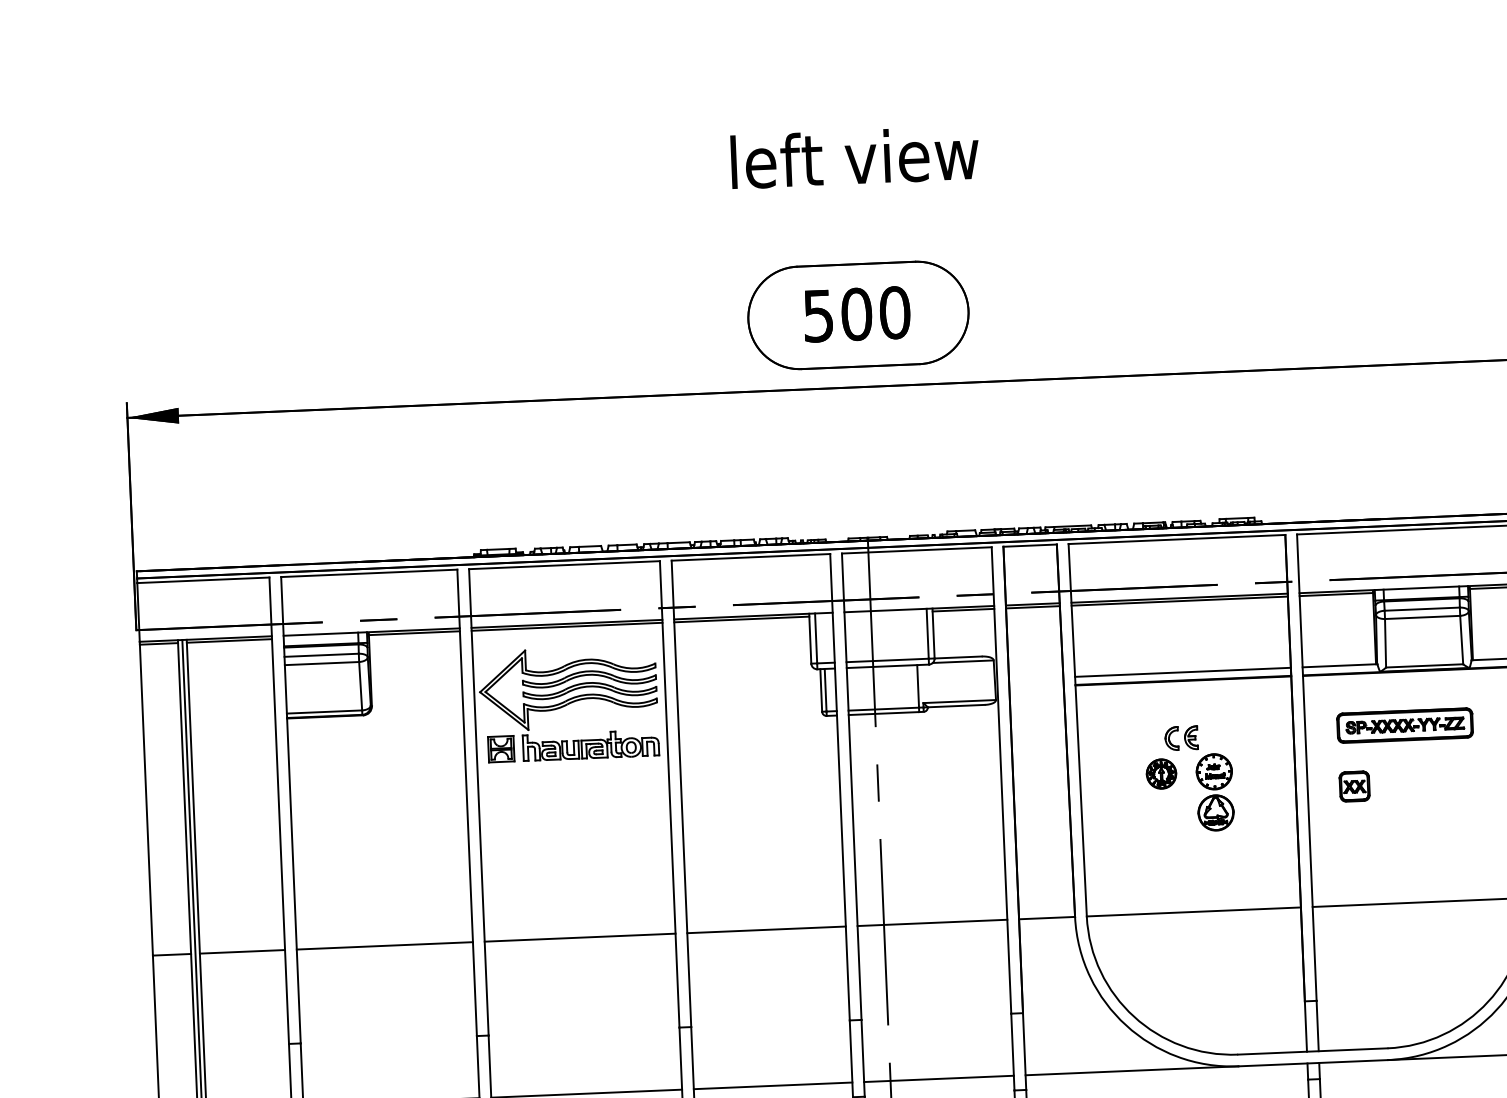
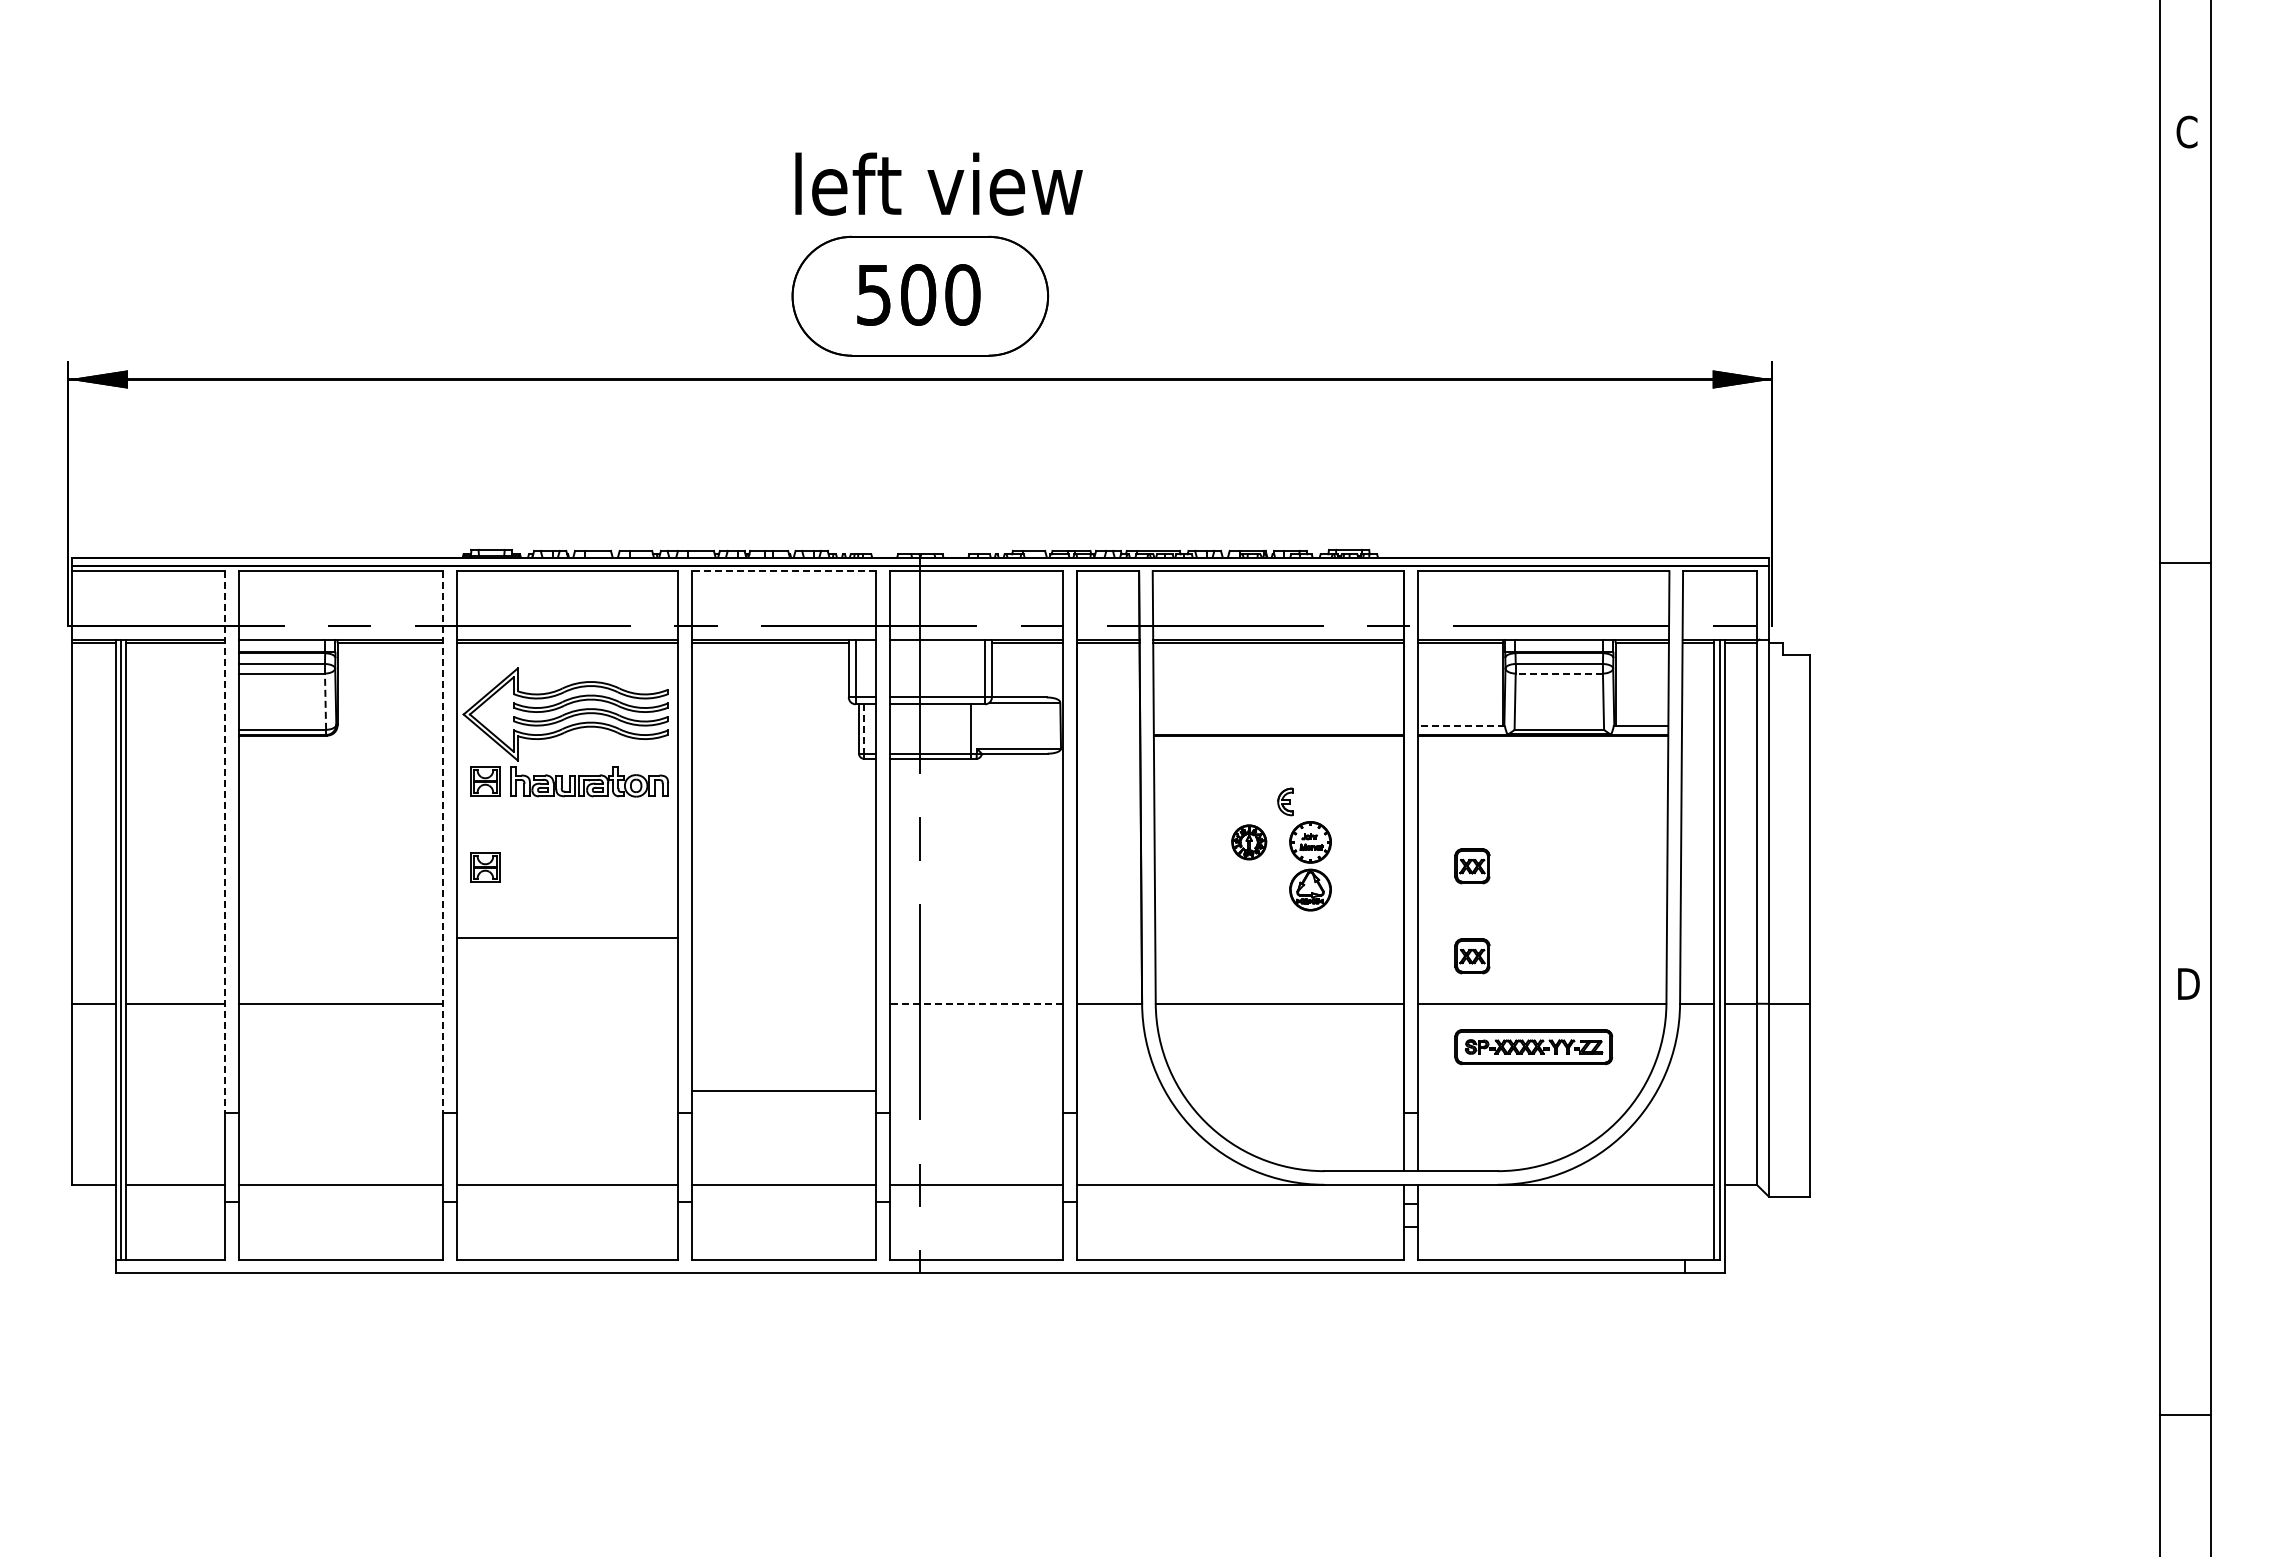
text: (854, 156) -> (938, 183), moved
line: (750, 557) -> (783, 571), solid -> dashed
line: (1422, 617) -> (1559, 673), solid -> dashed
line: (1339, 665) -> (1460, 725), solid -> dashed
line: (1182, 672) -> (1278, 725), removed
line: (360, 686) -> (325, 701), solid -> dashed
line: (825, 689) -> (864, 728), solid -> dashed
part: (1404, 725) -> (1533, 1047), moved
part: (1171, 738) -> (1262, 801), removed
line: (467, 803) -> (443, 842), solid -> dashed
line: (279, 811) -> (225, 842), solid -> dashed
part: (504, 823) -> (485, 867), added
part: (1358, 864) -> (1472, 956), added
line: (932, 922) -> (976, 1003), solid -> dashed
line: (766, 929) -> (784, 1090), moved
line: (580, 937) -> (567, 937), moved

